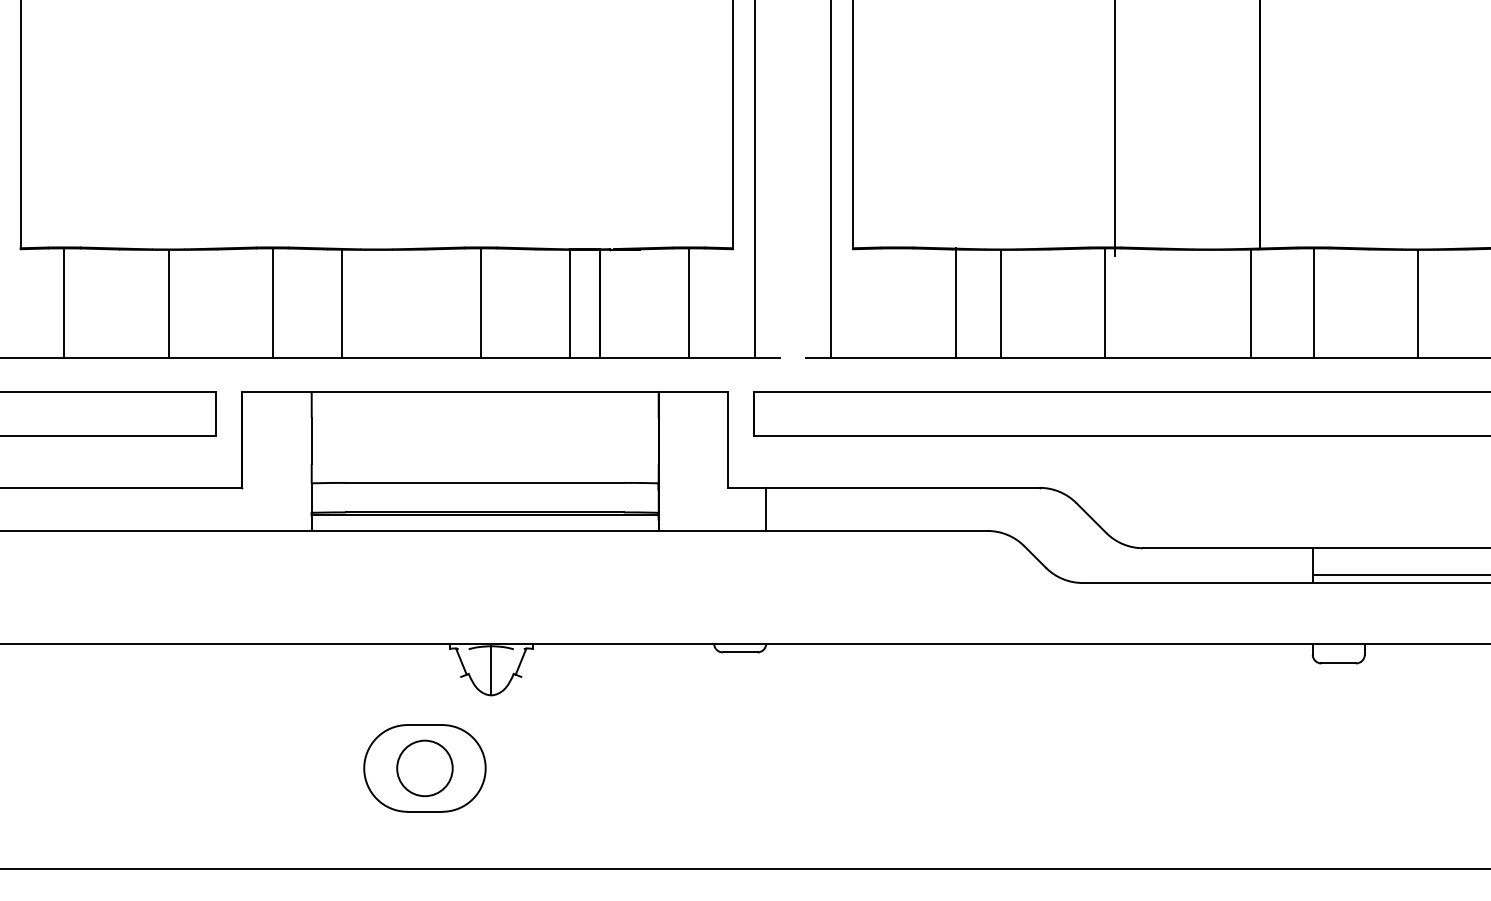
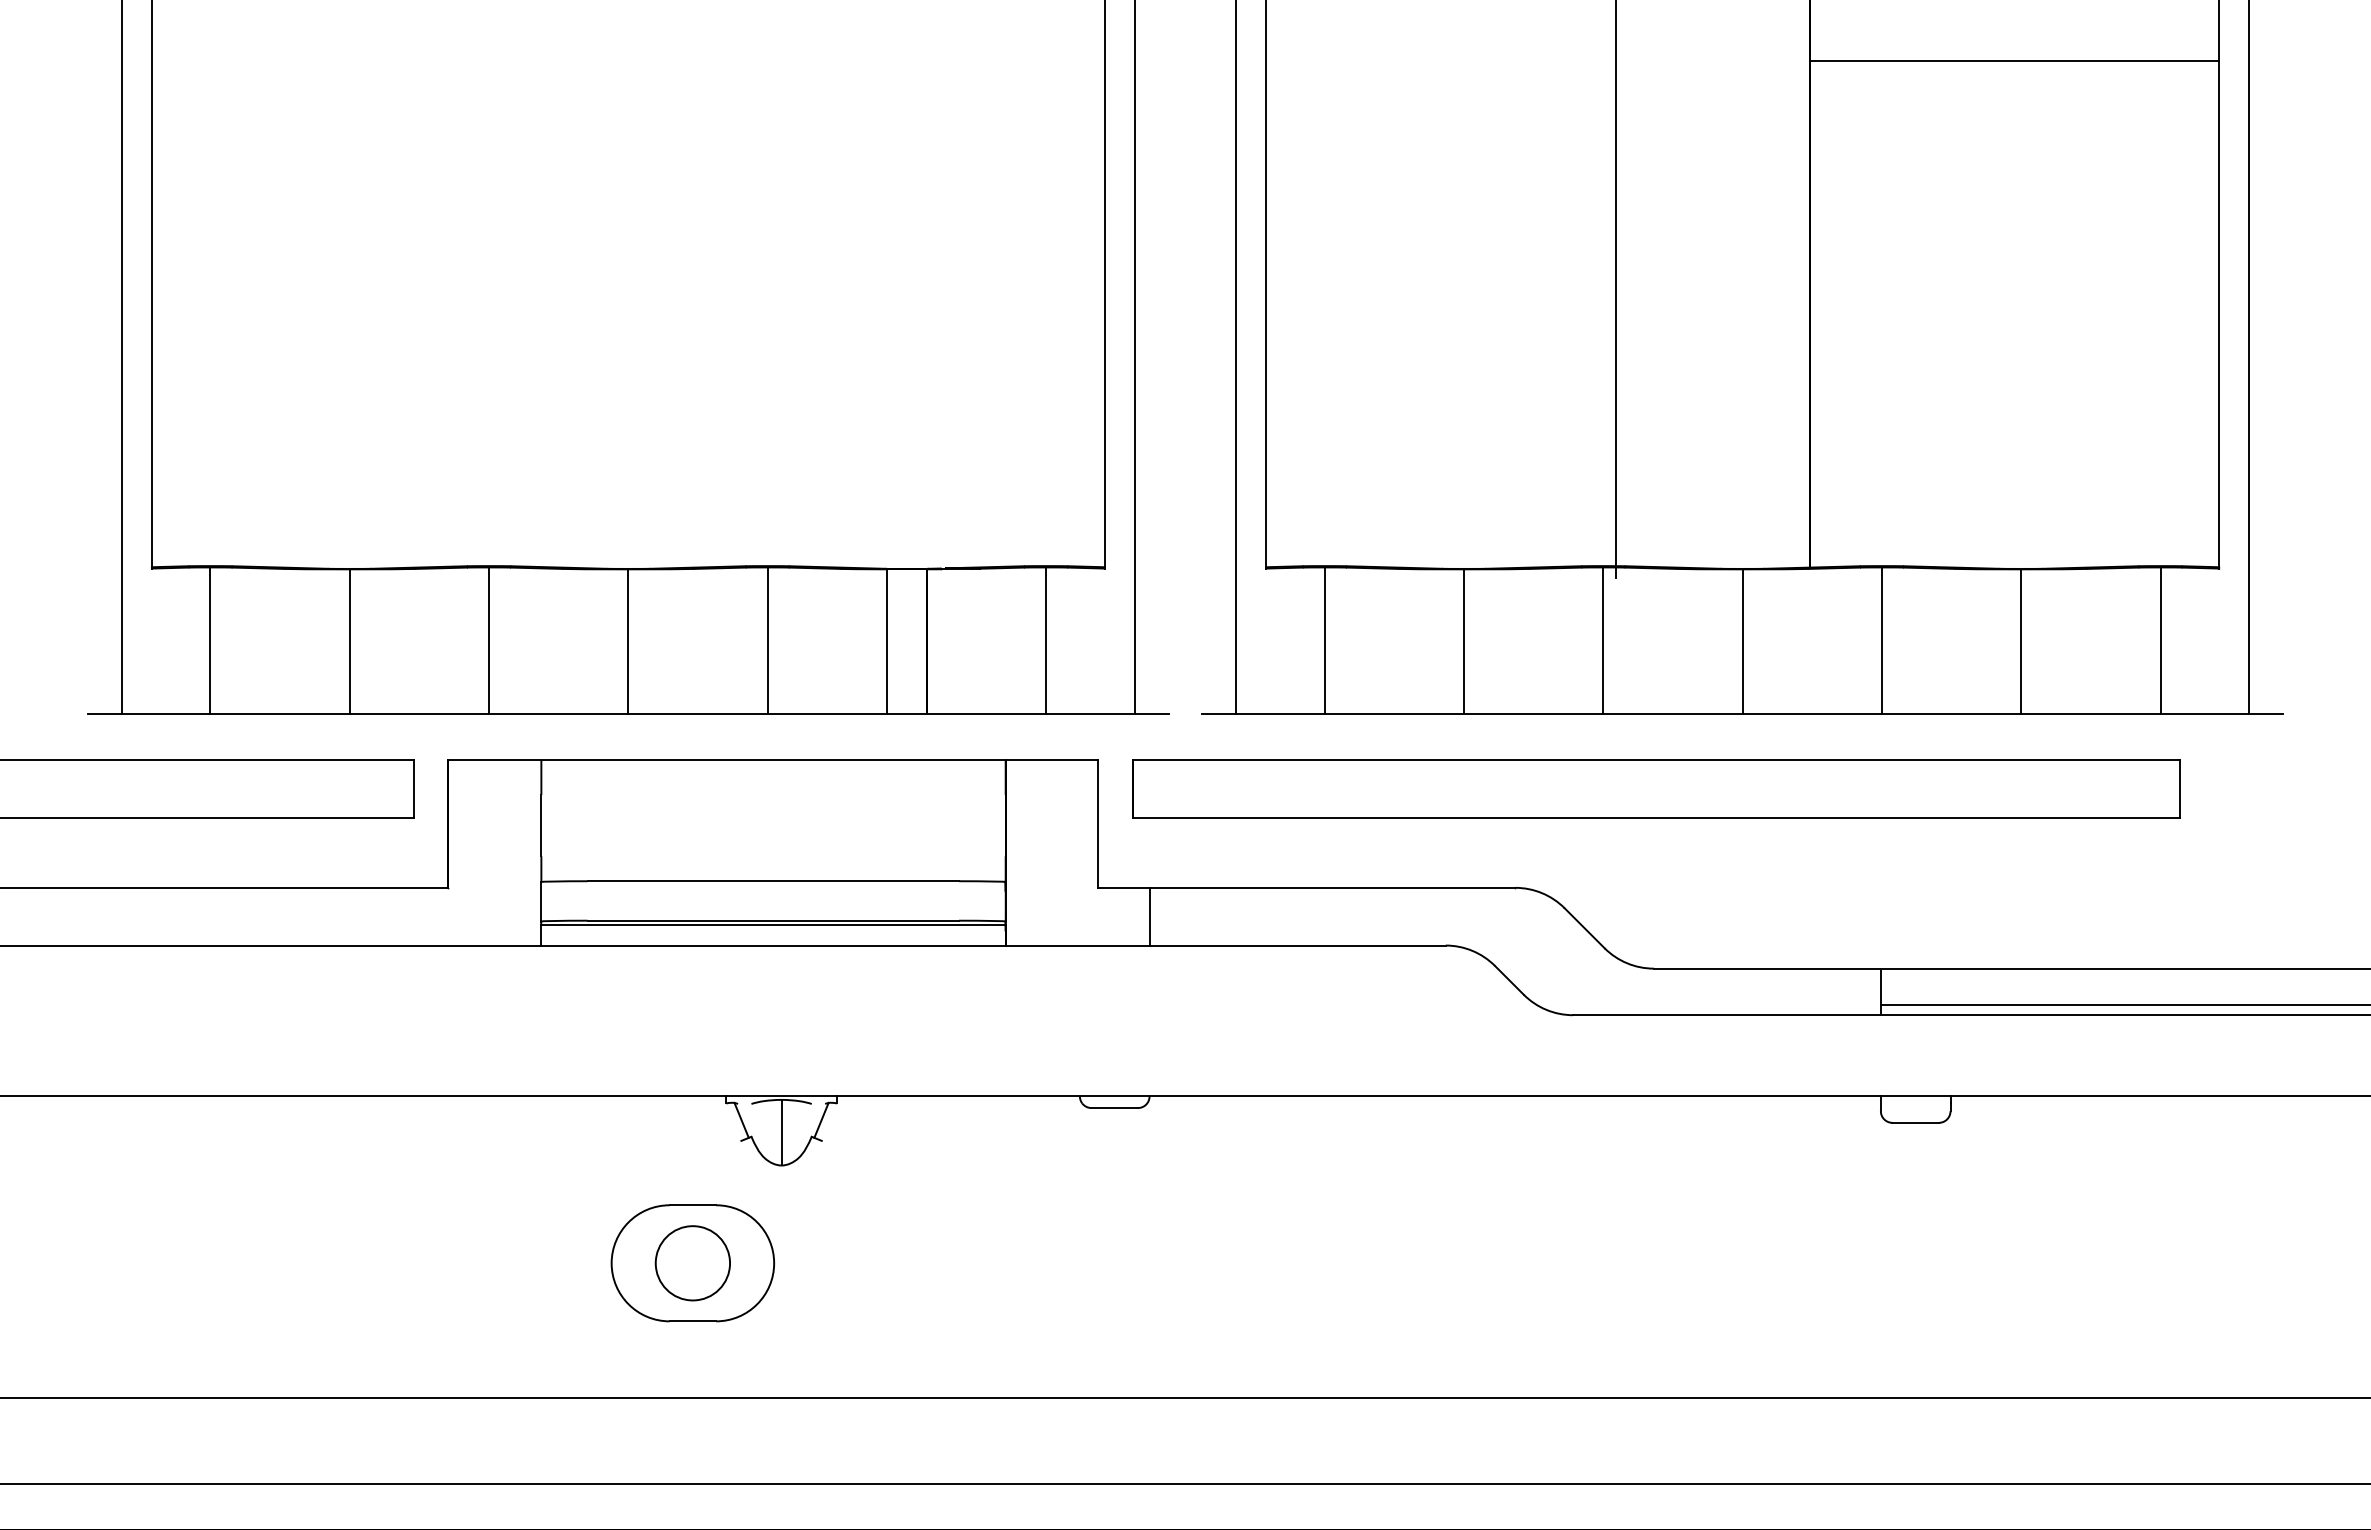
line: (341, 303) -> (628, 641), moved
line: (955, 303) -> (1324, 640), moved
line: (1250, 303) -> (1742, 641), moved

